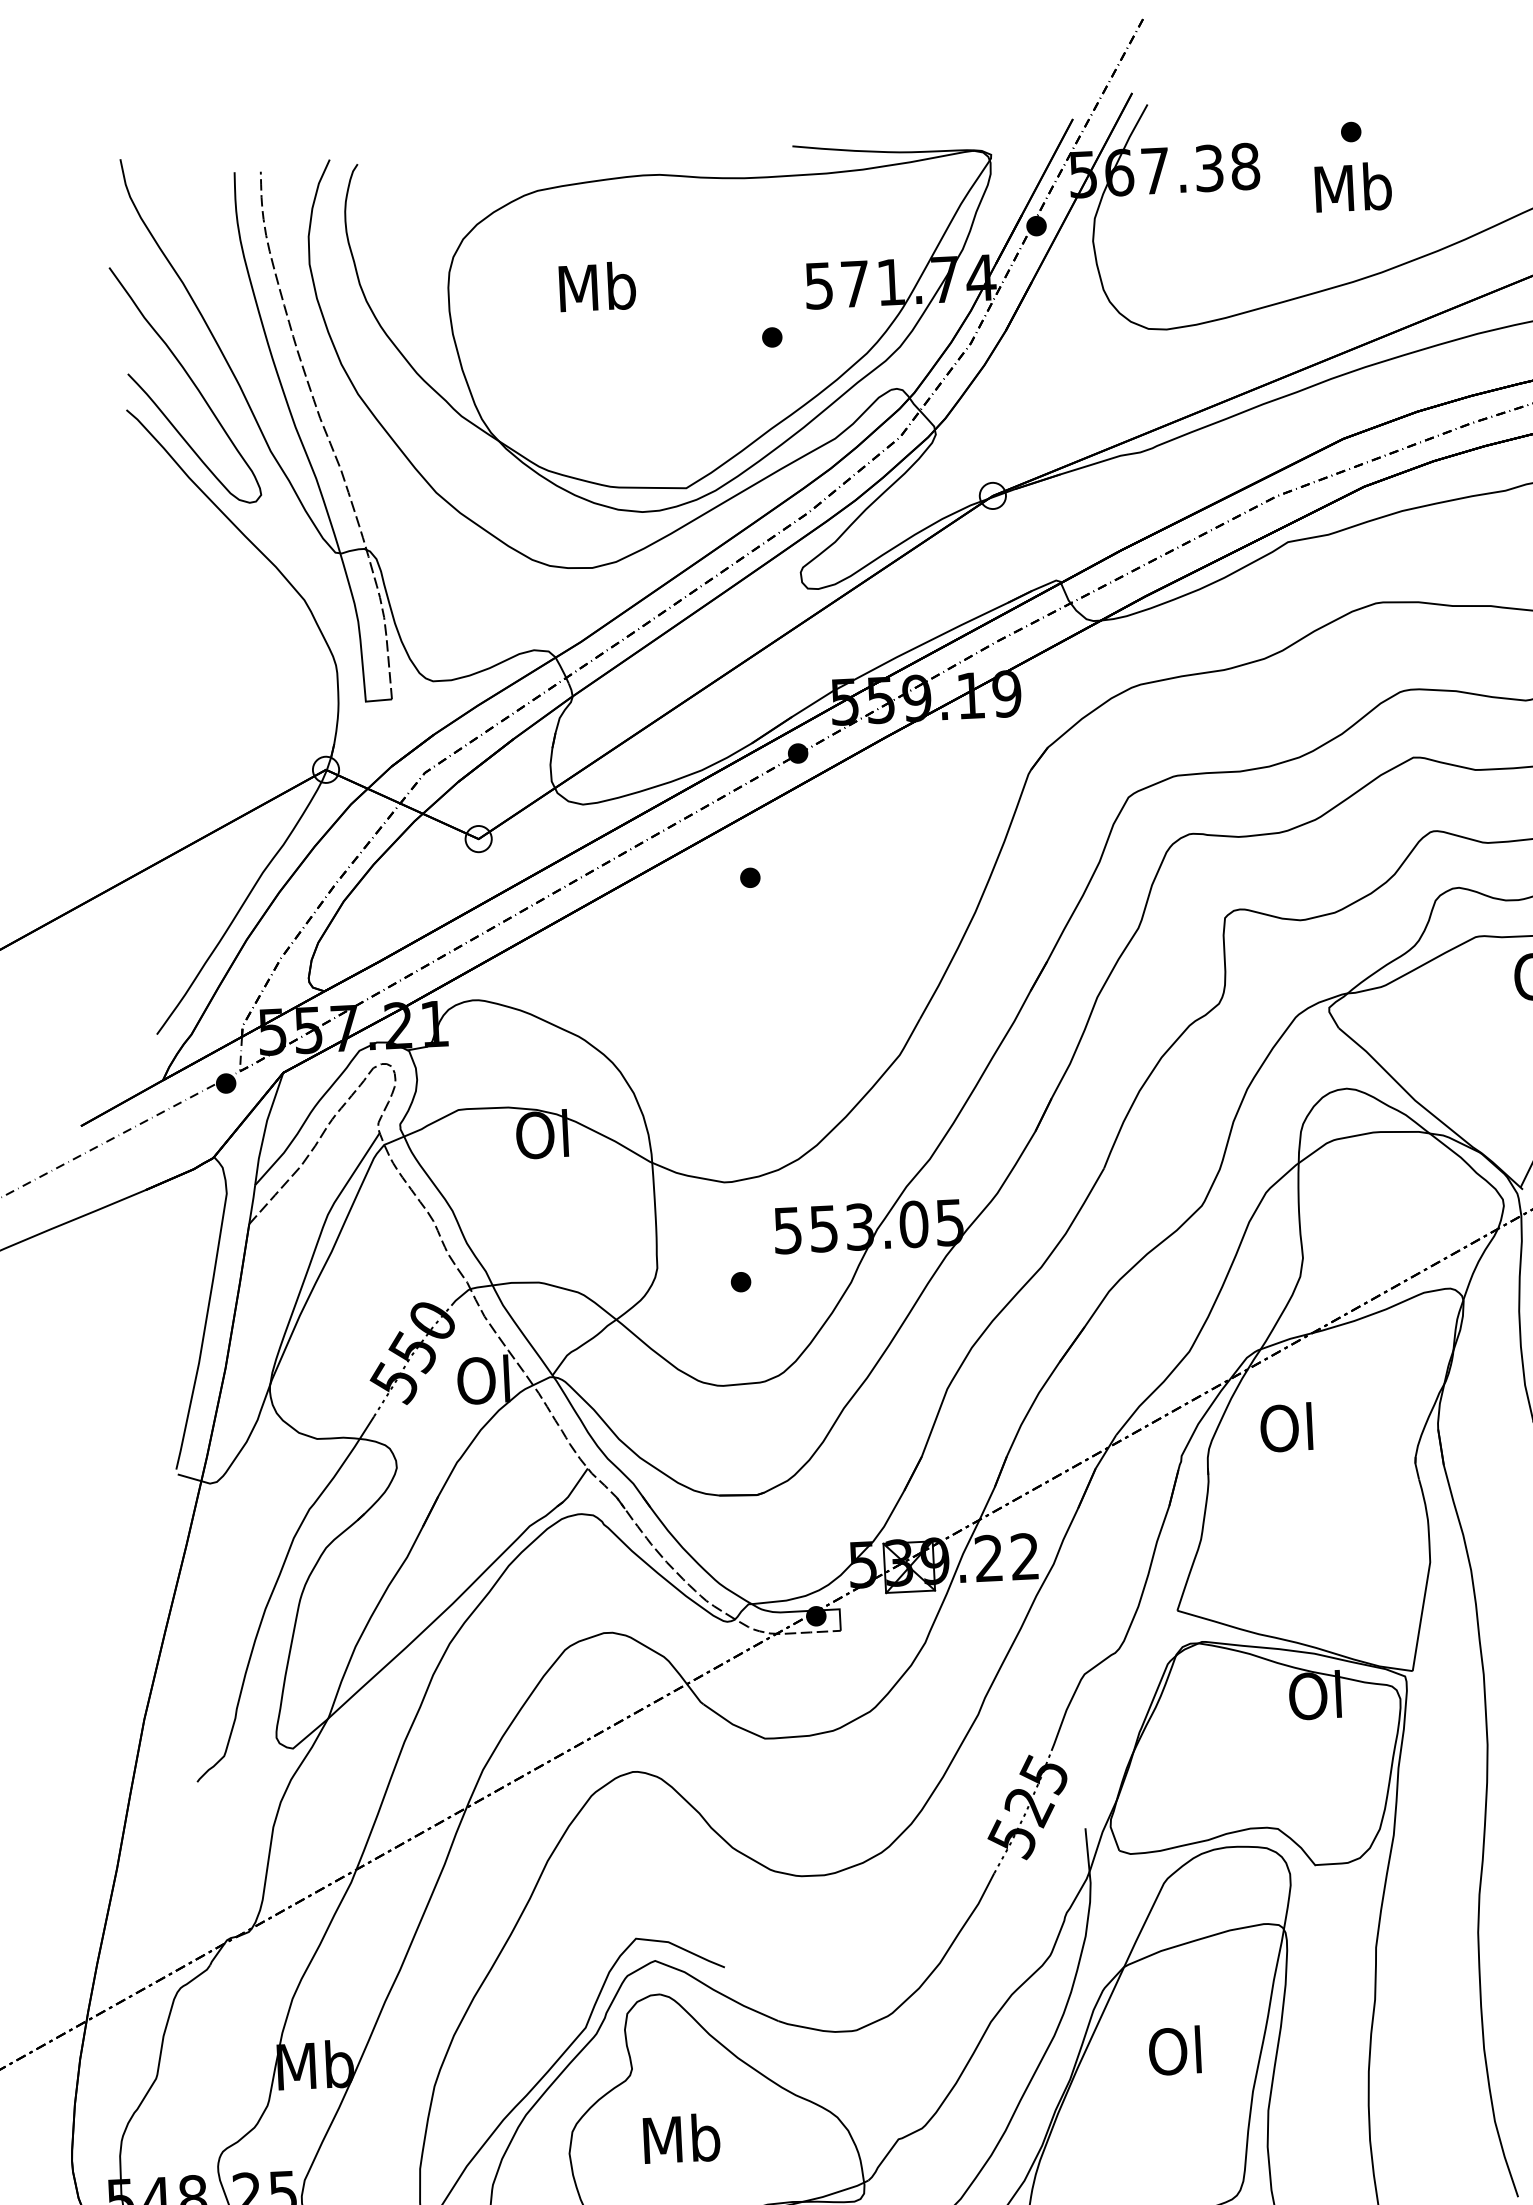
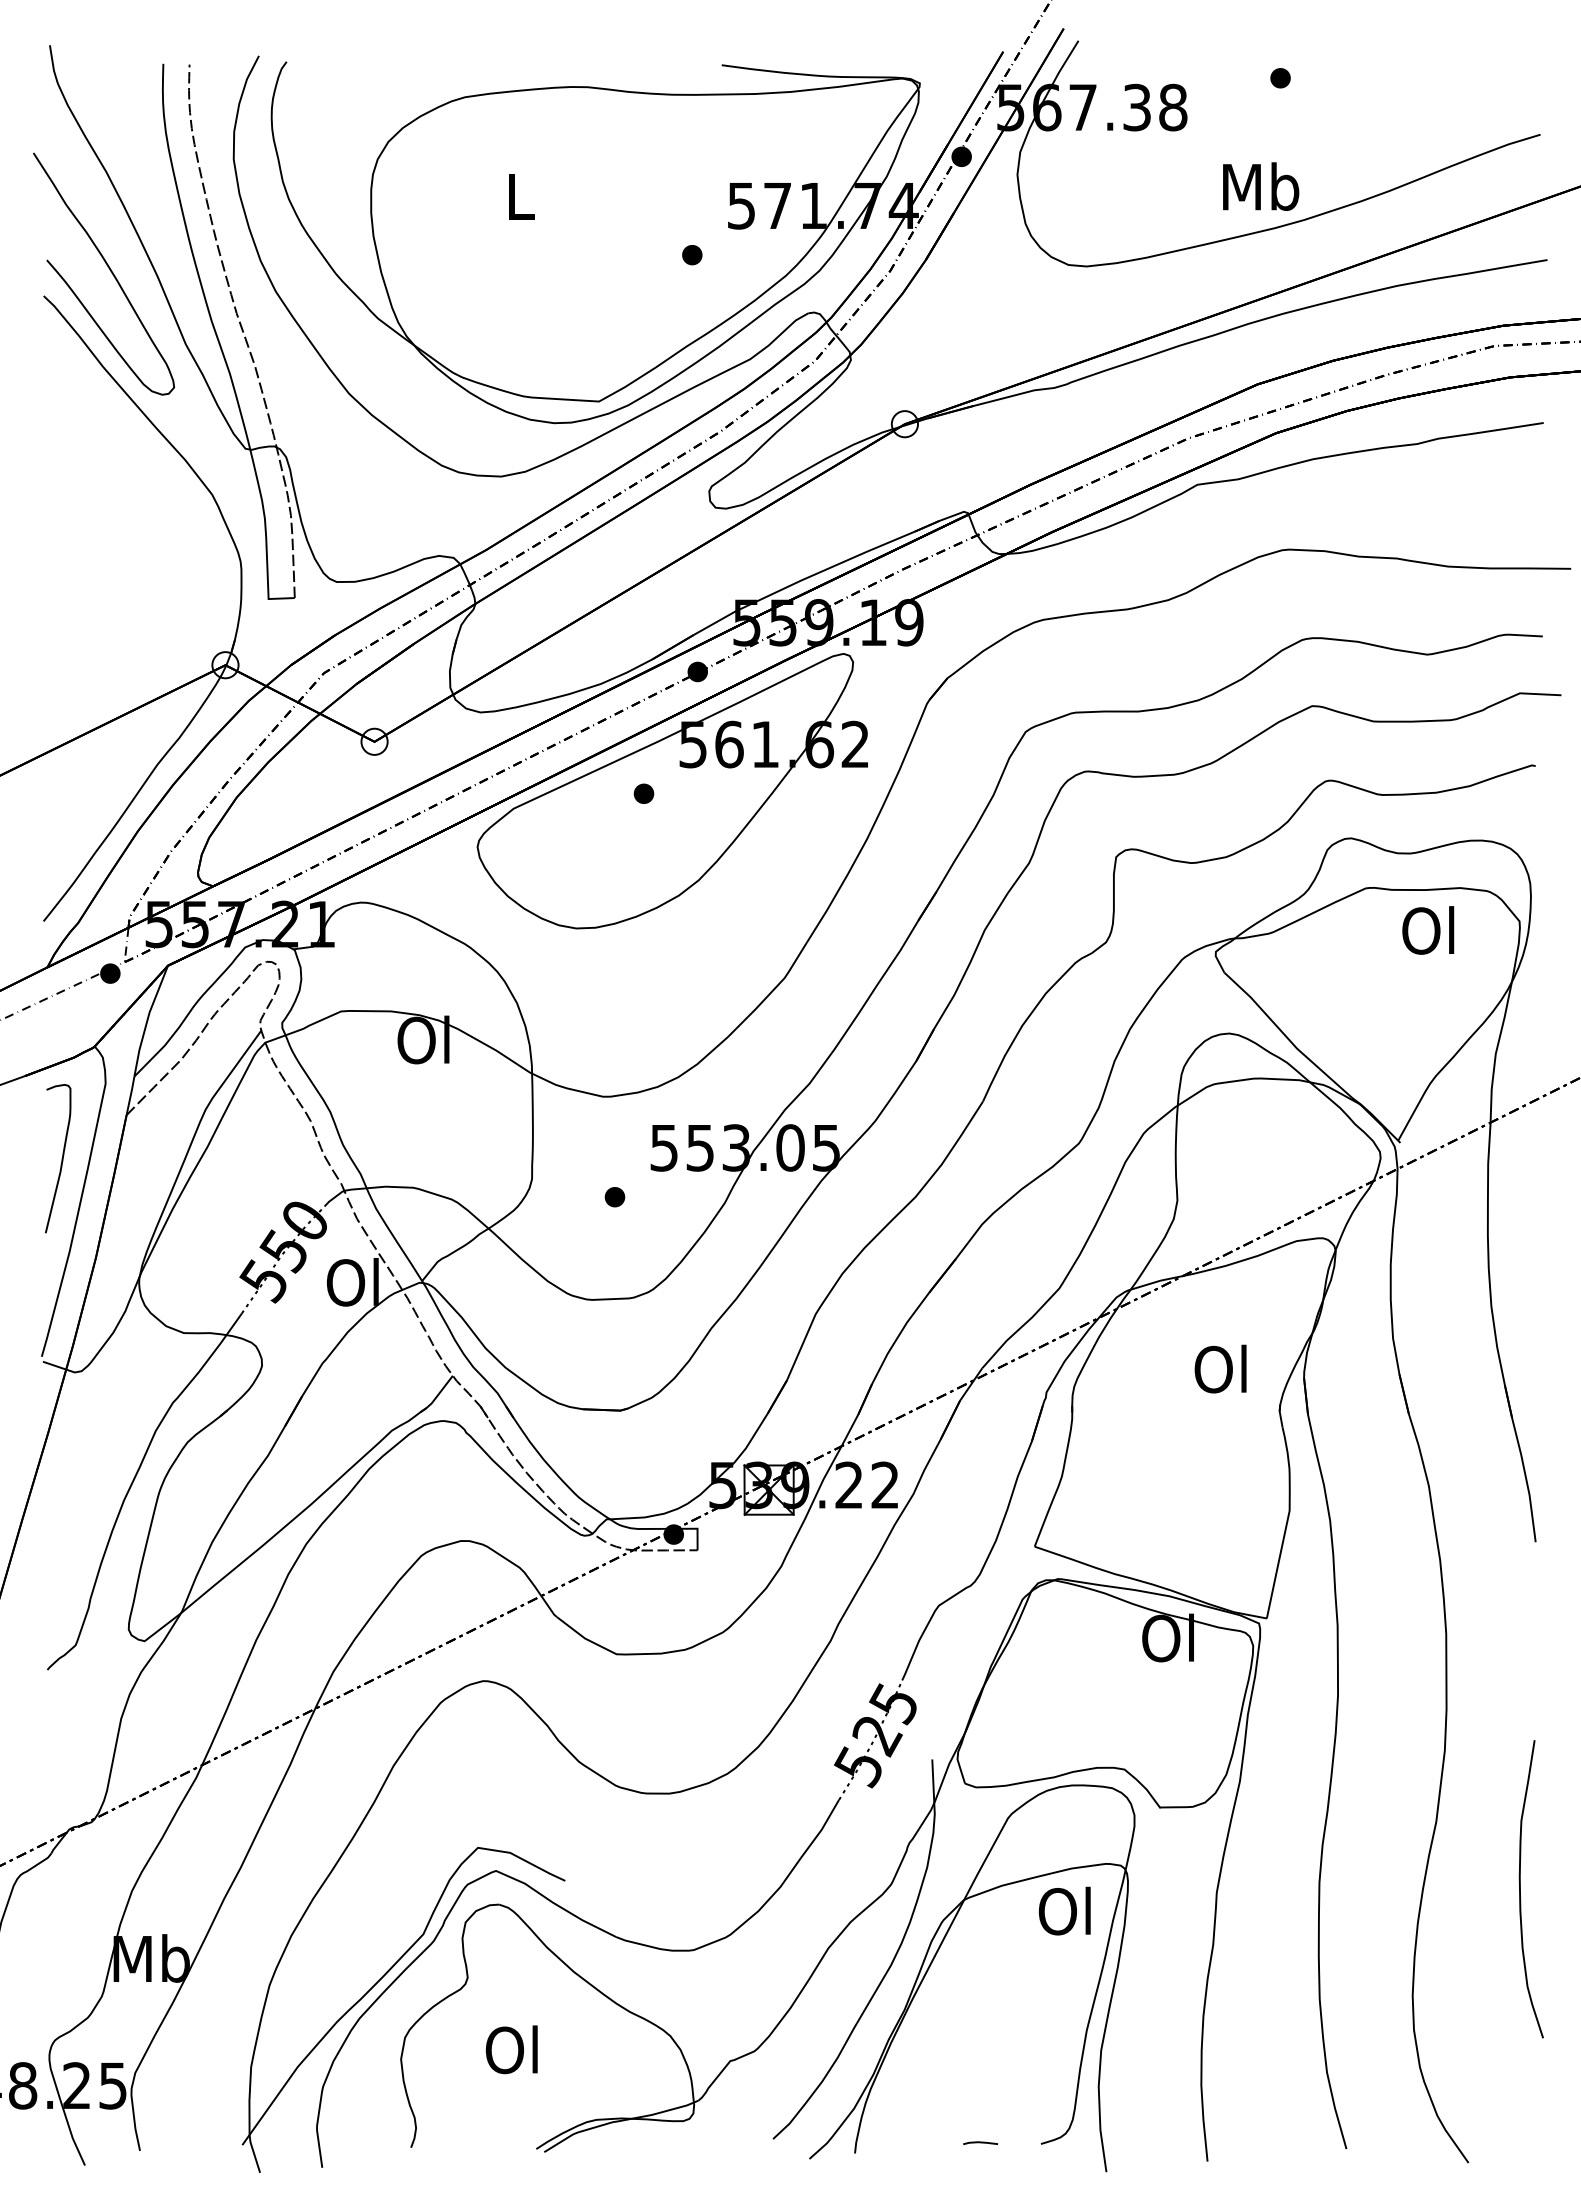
text: (1353, 187) -> (1261, 186), moved
text: (597, 286) -> (520, 195), Mb -> L
part: (777, 874) -> (671, 791), added
curve: (186, 1270) -> (61, 1158), added
text: (1286, 1427) -> (1220, 1368), moved
text: (1174, 2050) -> (1064, 1910), moved
text: (682, 2138) -> (514, 2049), Mb -> Ol

